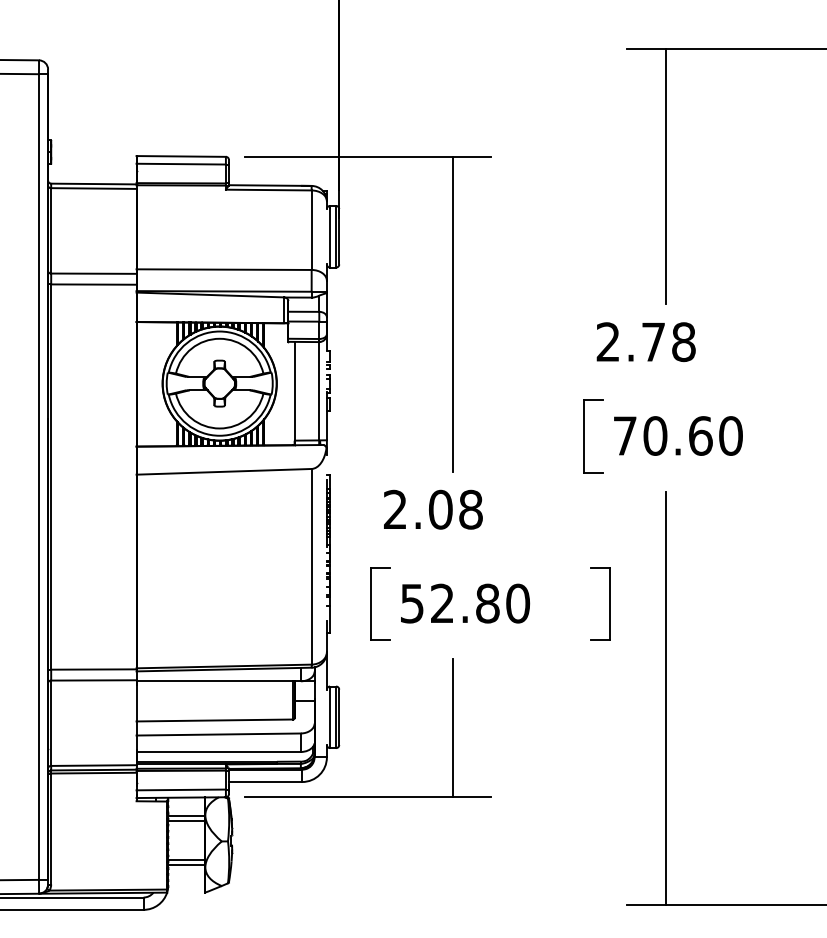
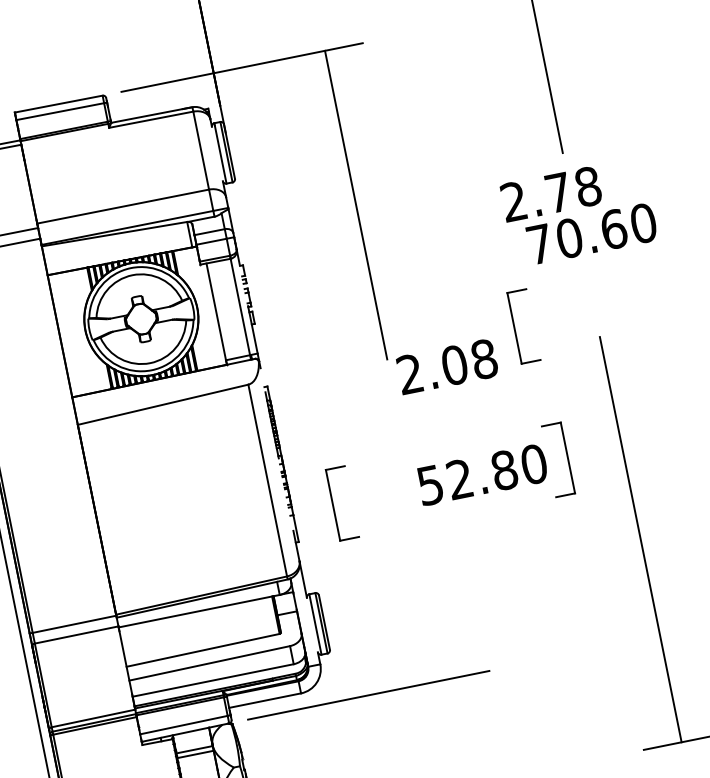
text: (678, 435) -> (592, 233), moved
part: (584, 436) -> (515, 328), moved
text: (433, 509) -> (447, 366), moved
text: (465, 603) -> (482, 474), moved
line: (452, 728) -> (437, 611), removed

